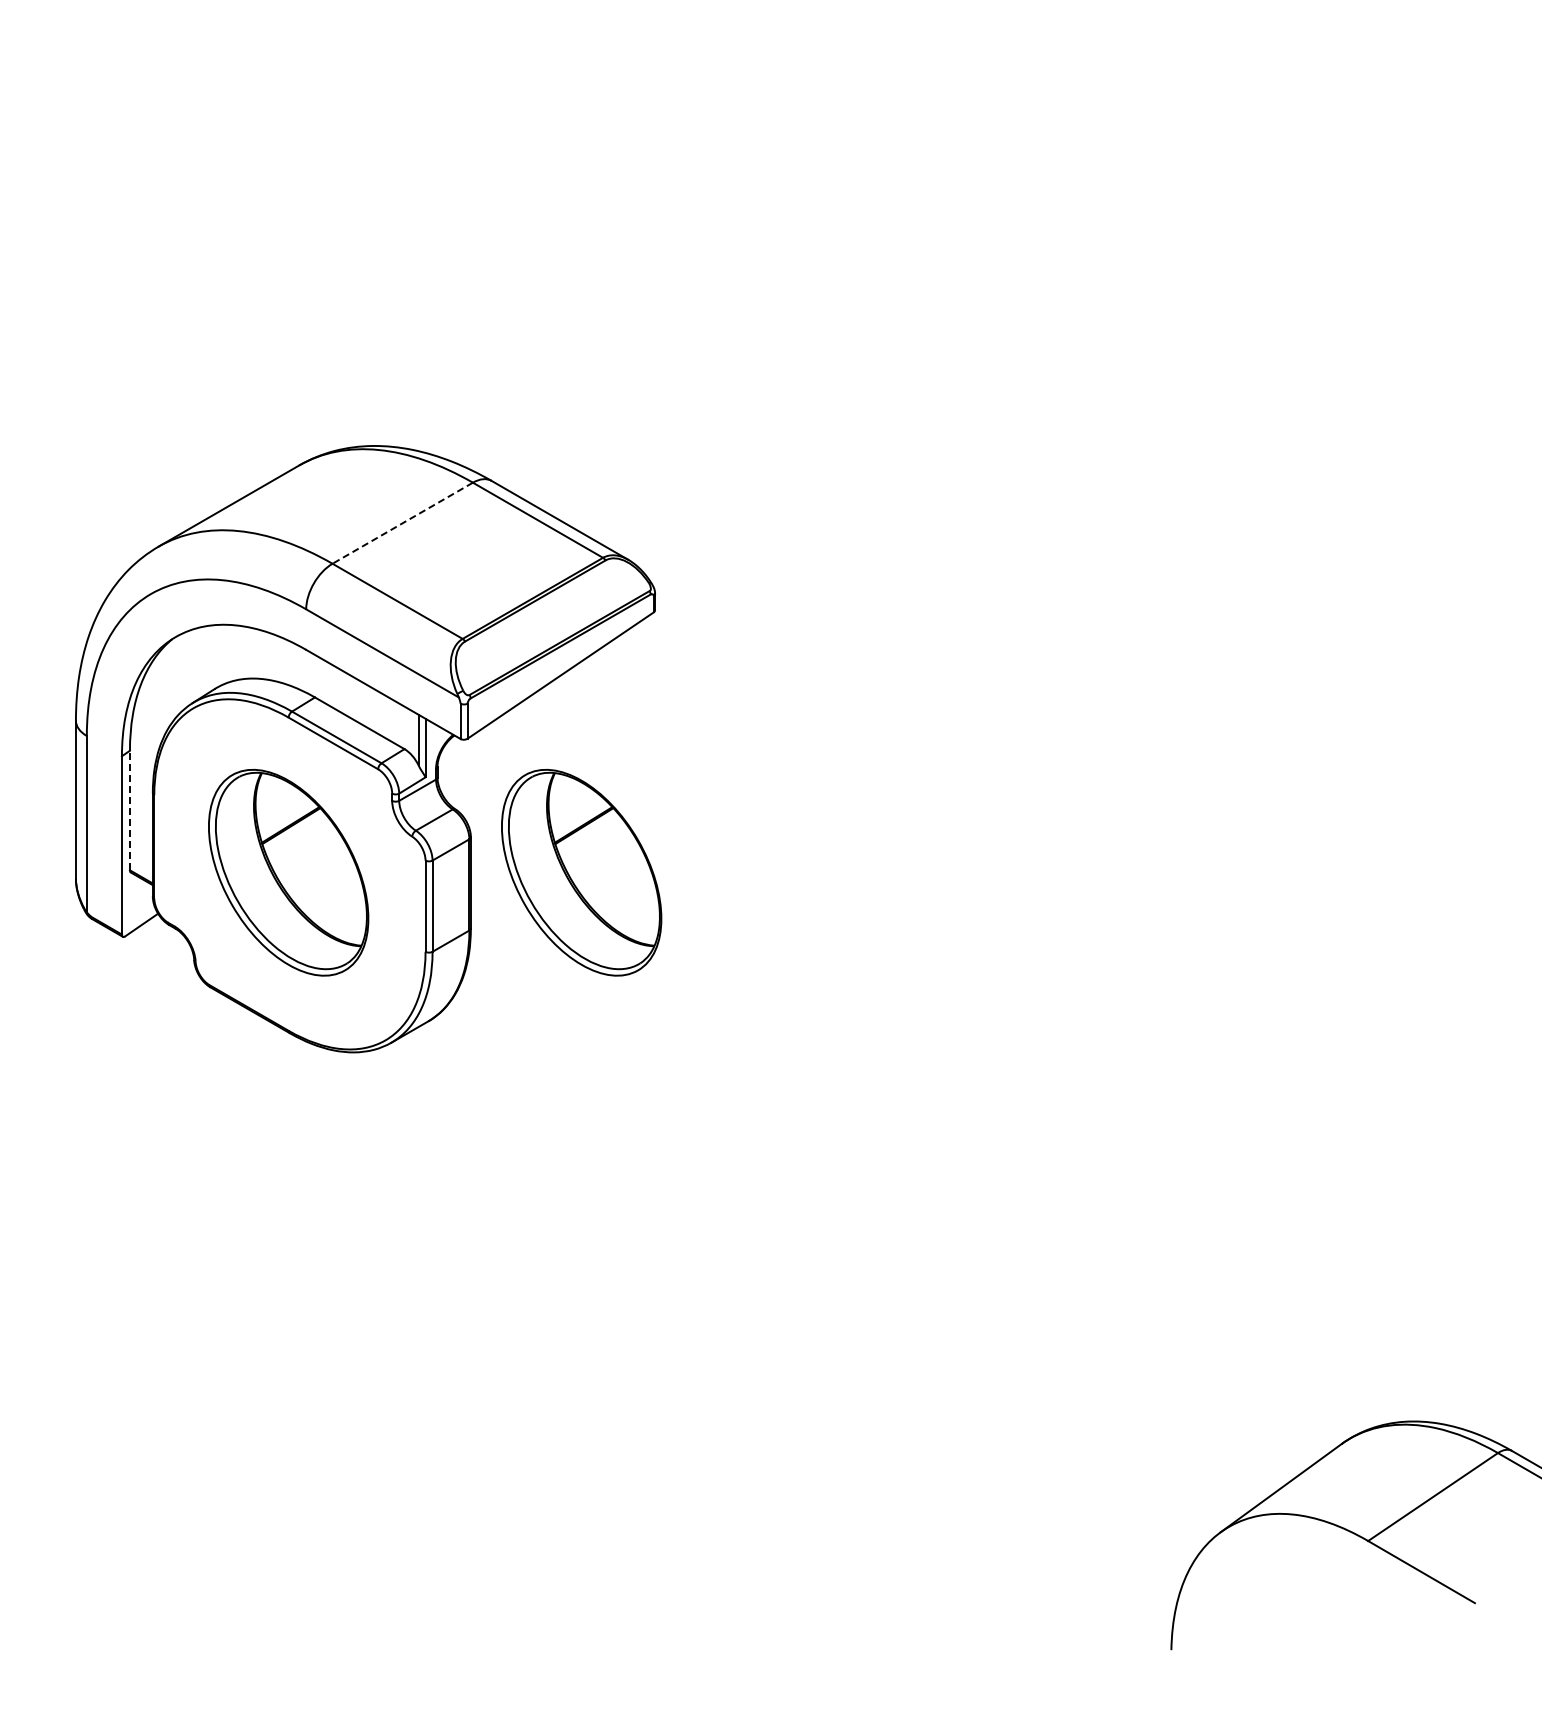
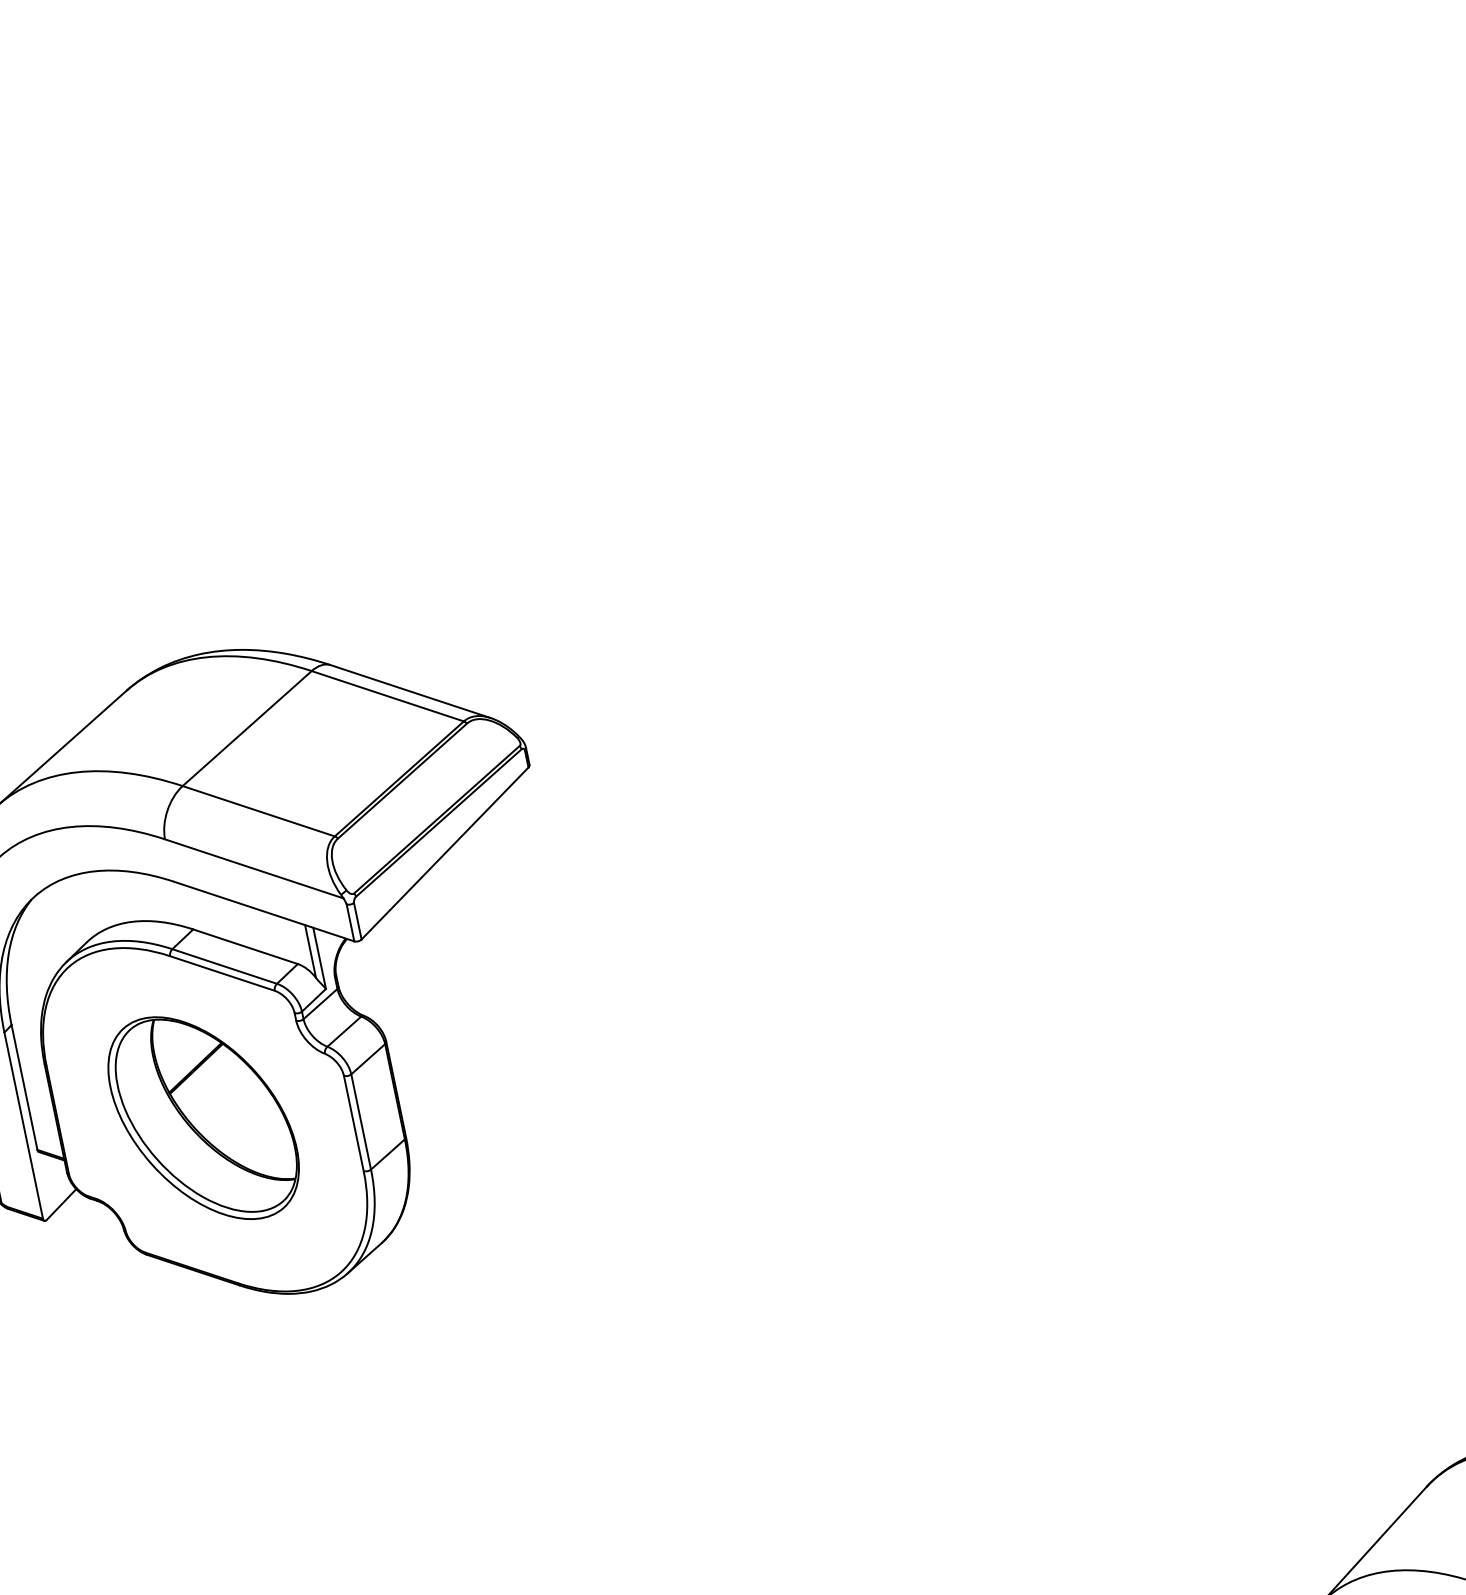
line: (402, 523) -> (247, 728), dashed -> solid
line: (129, 810) -> (24, 1087), dashed -> solid
part: (581, 872) -> (509, 1054), removed

